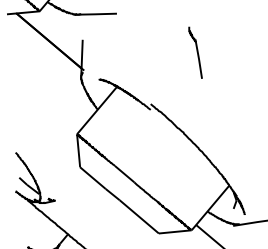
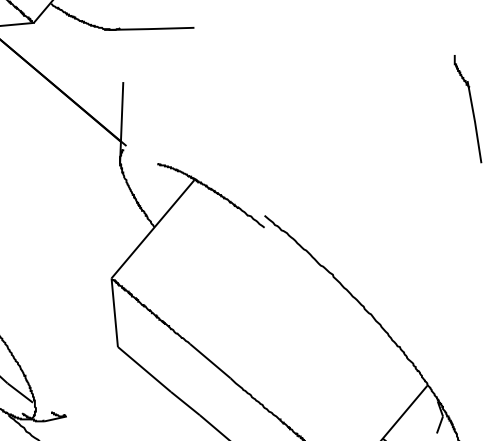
part: (195, 52) -> (467, 108), moved

